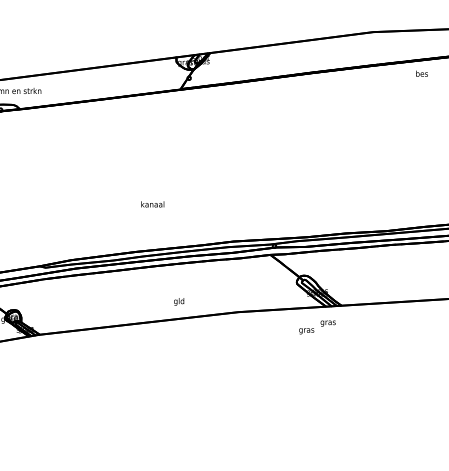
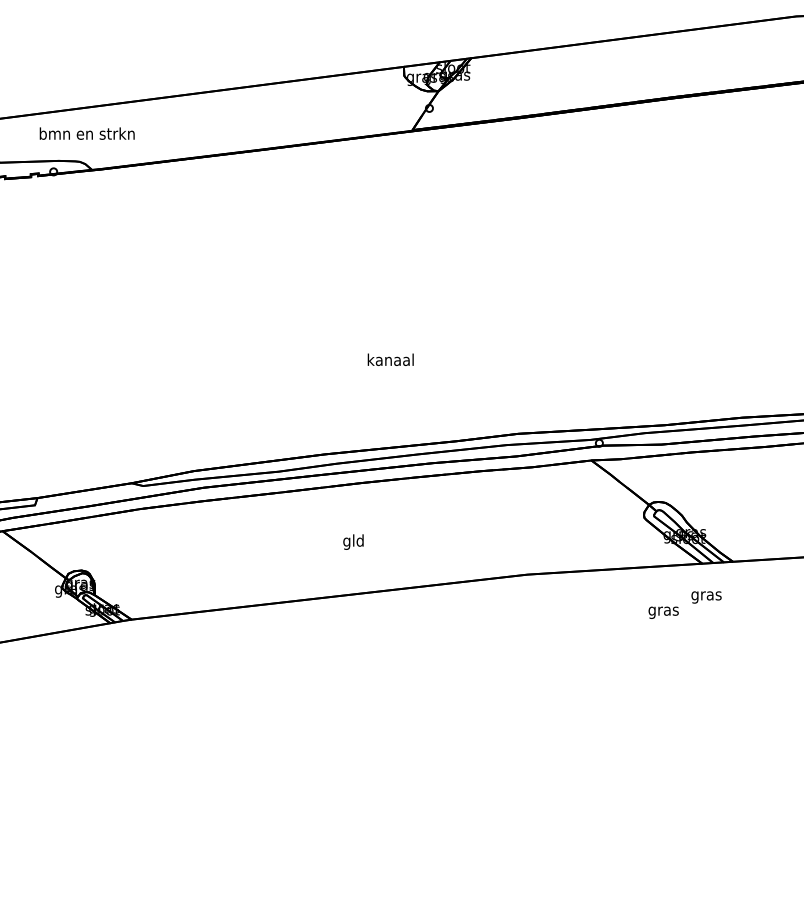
text: (152, 204) -> (390, 360), moved
text: (179, 301) -> (354, 541), moved

